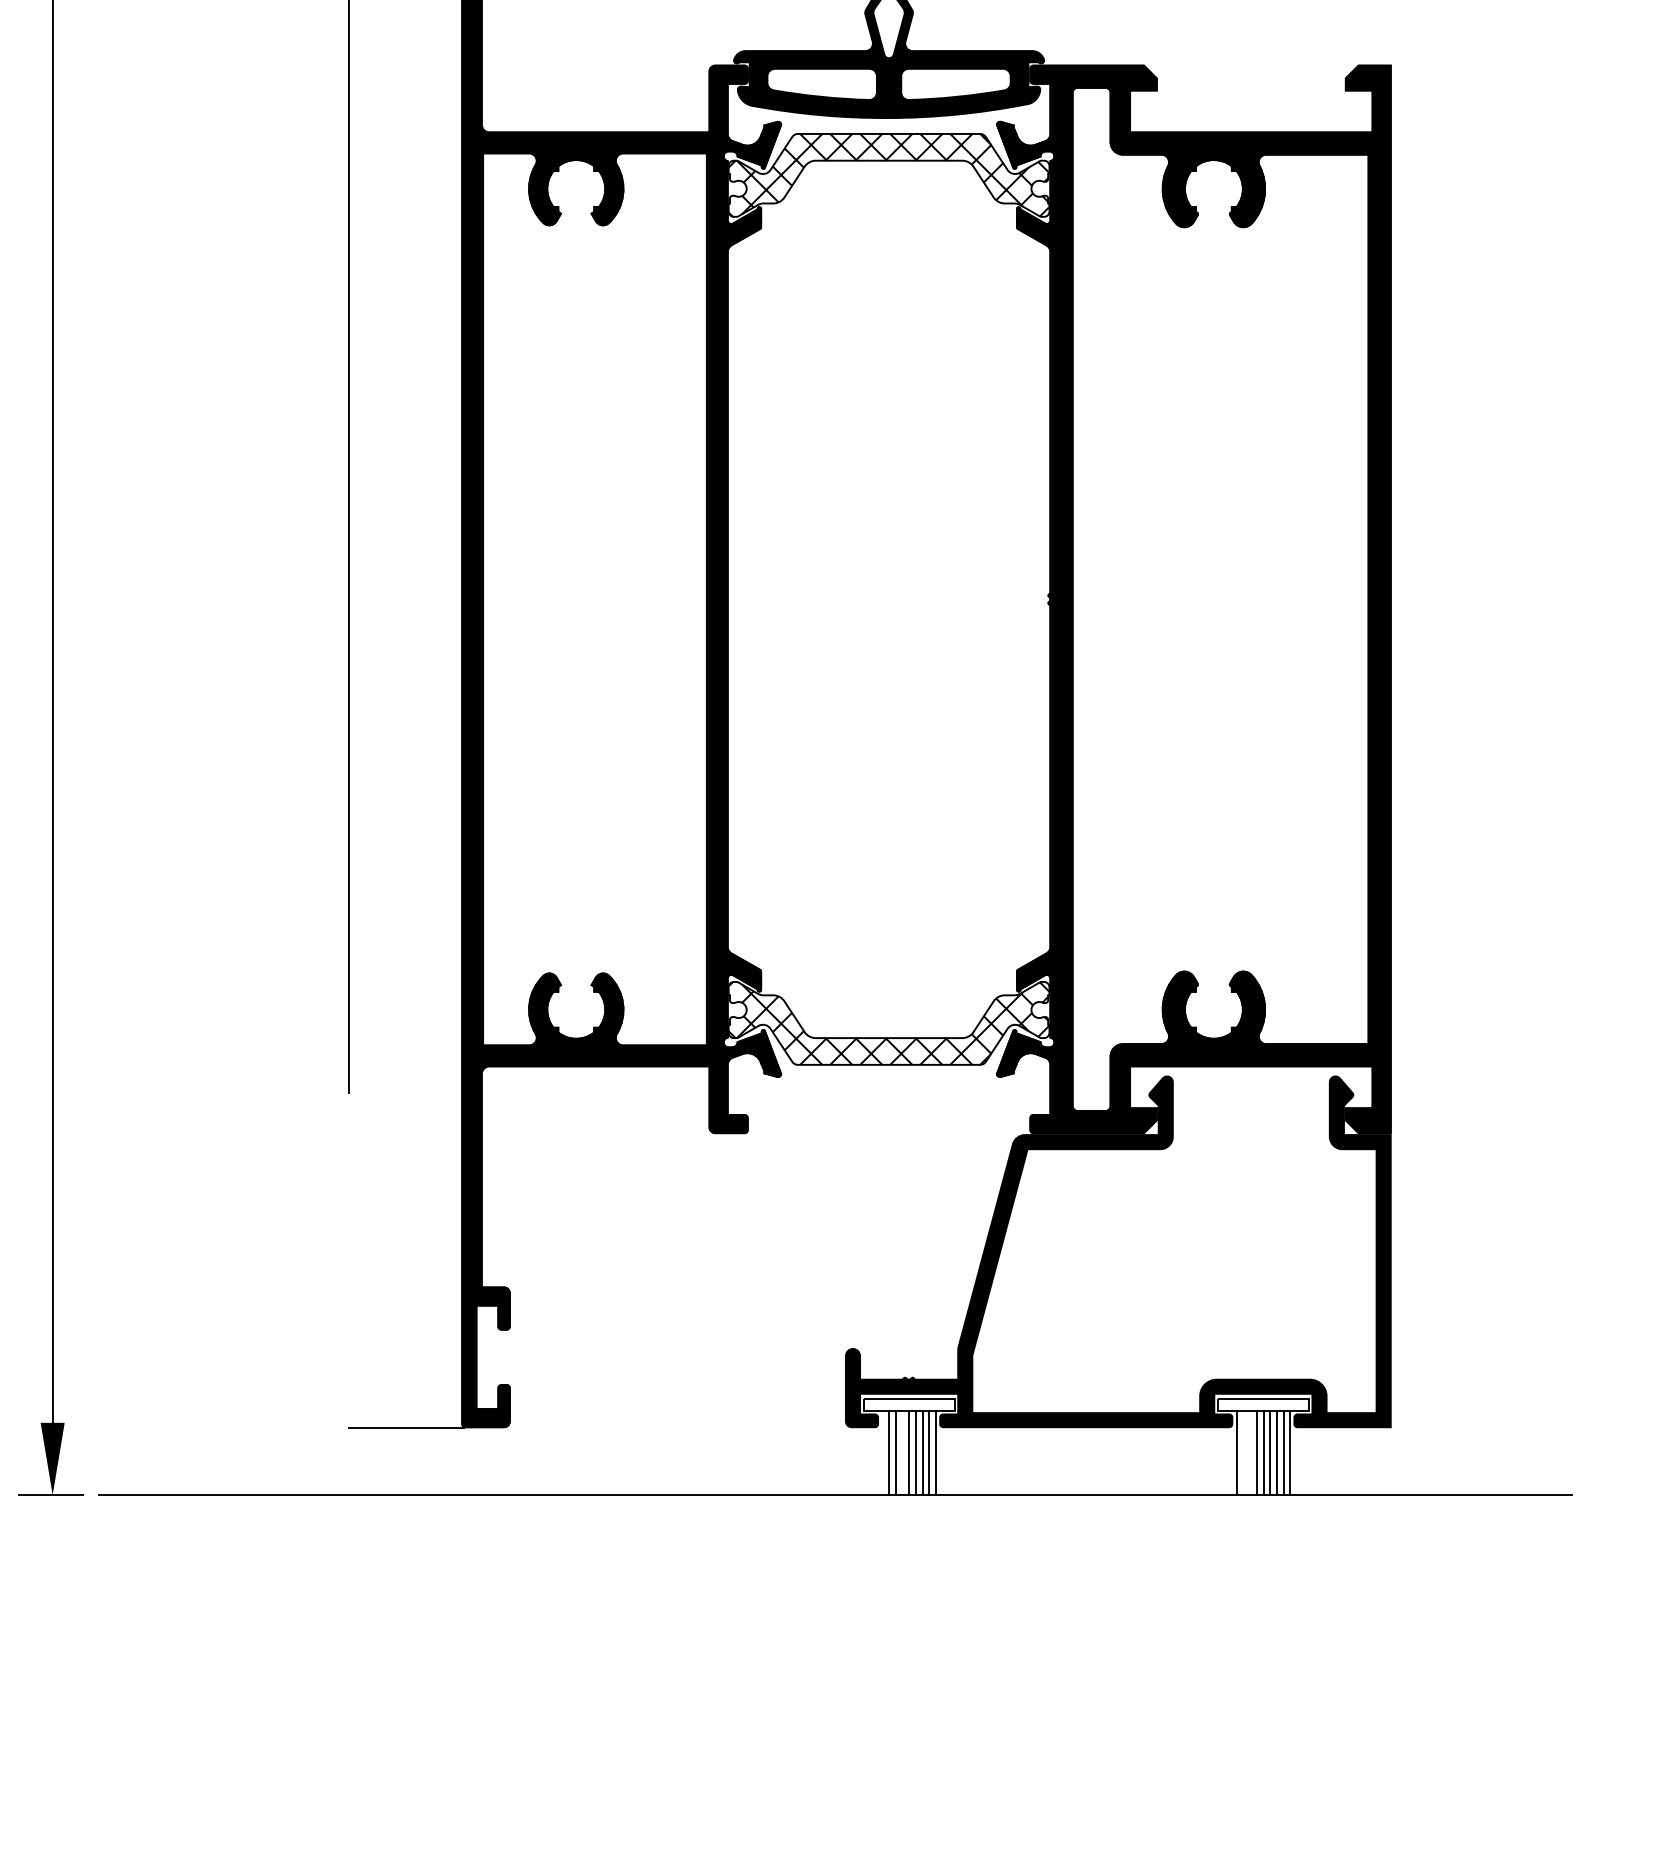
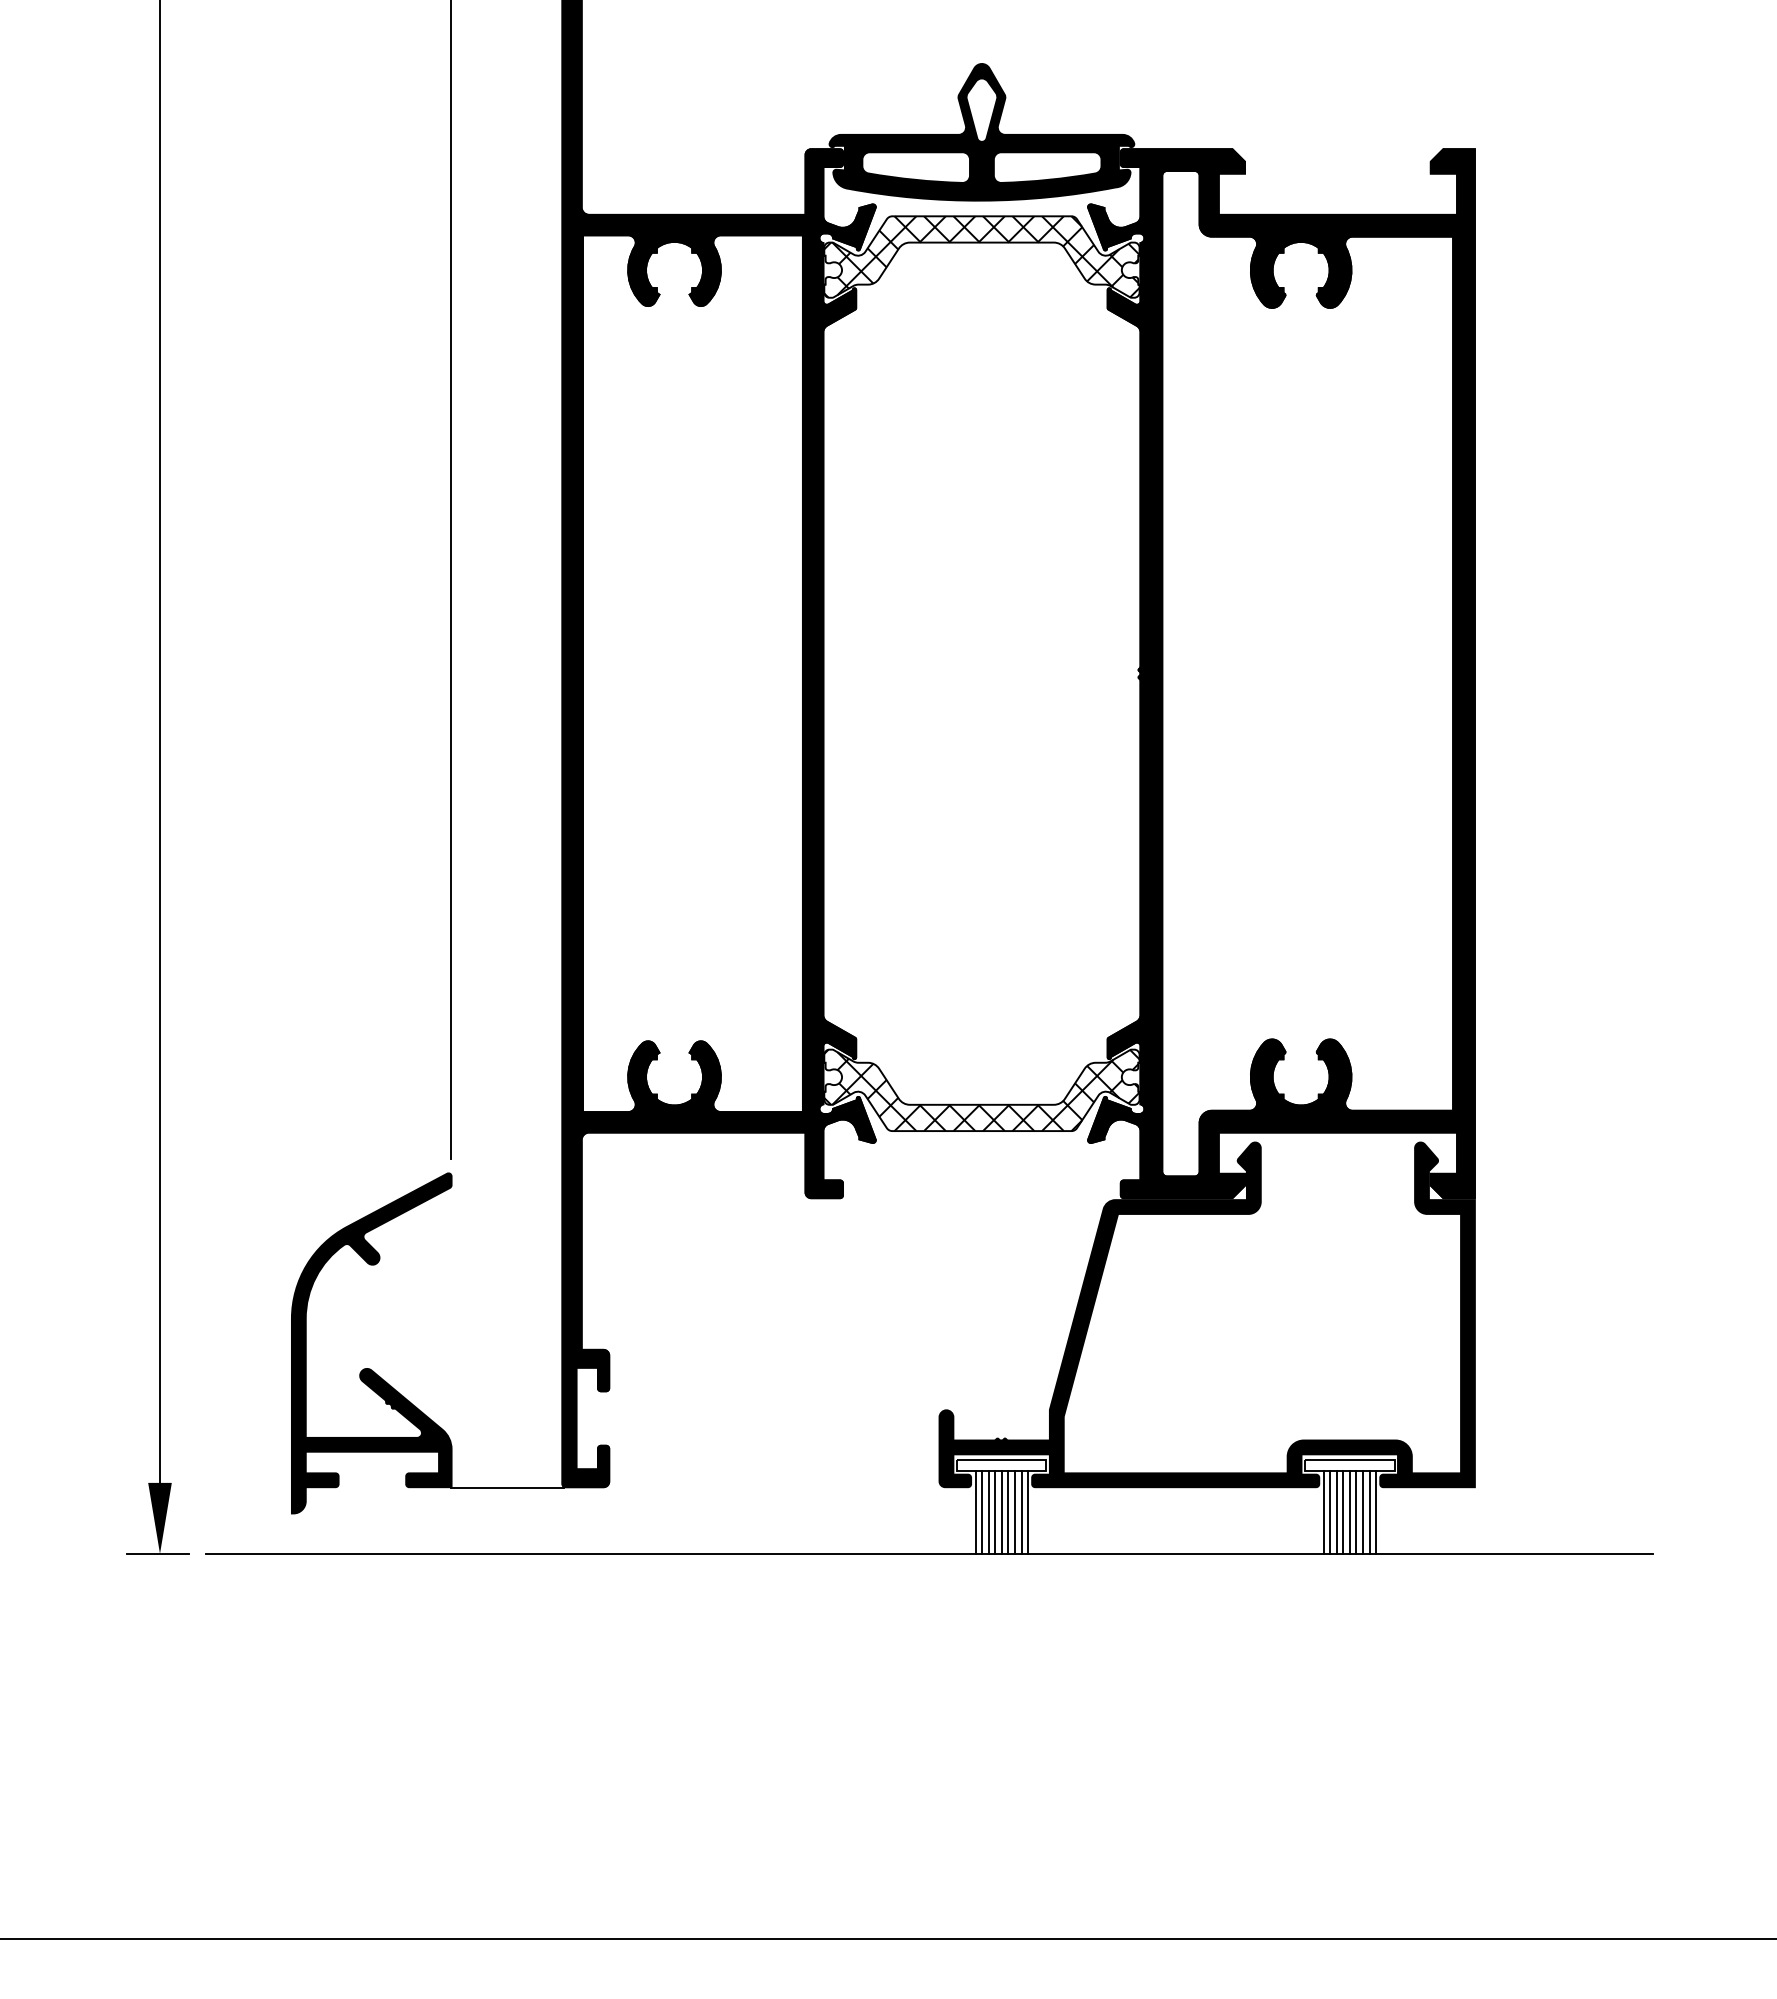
fill: (267, 1280) -> (371, 1343), added
line: (882, 1452) -> (975, 1512), added
line: (902, 1452) -> (995, 1512), added
line: (1243, 1452) -> (1330, 1512), added
line: (1249, 1452) -> (1336, 1512), added

